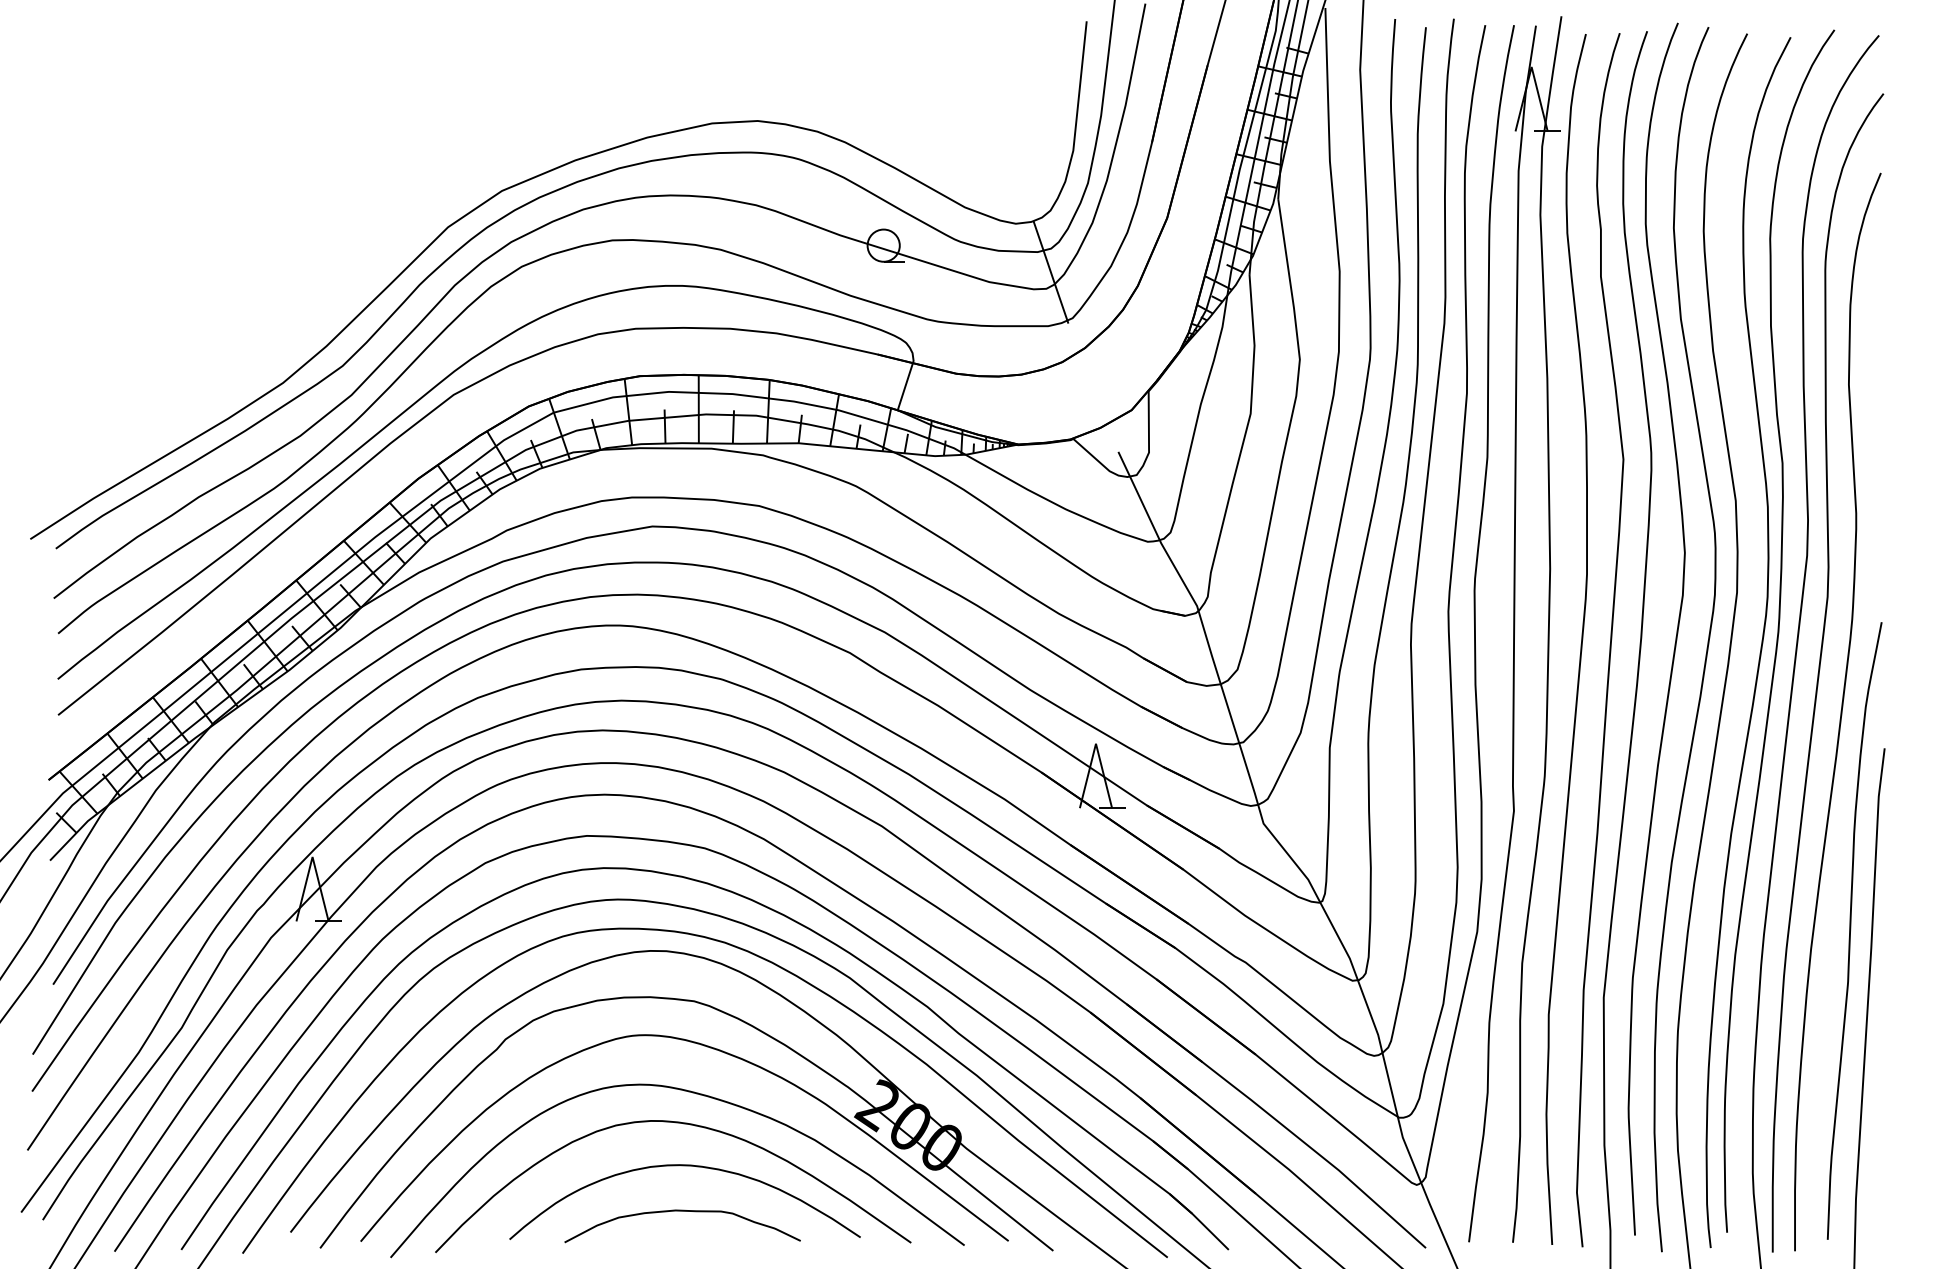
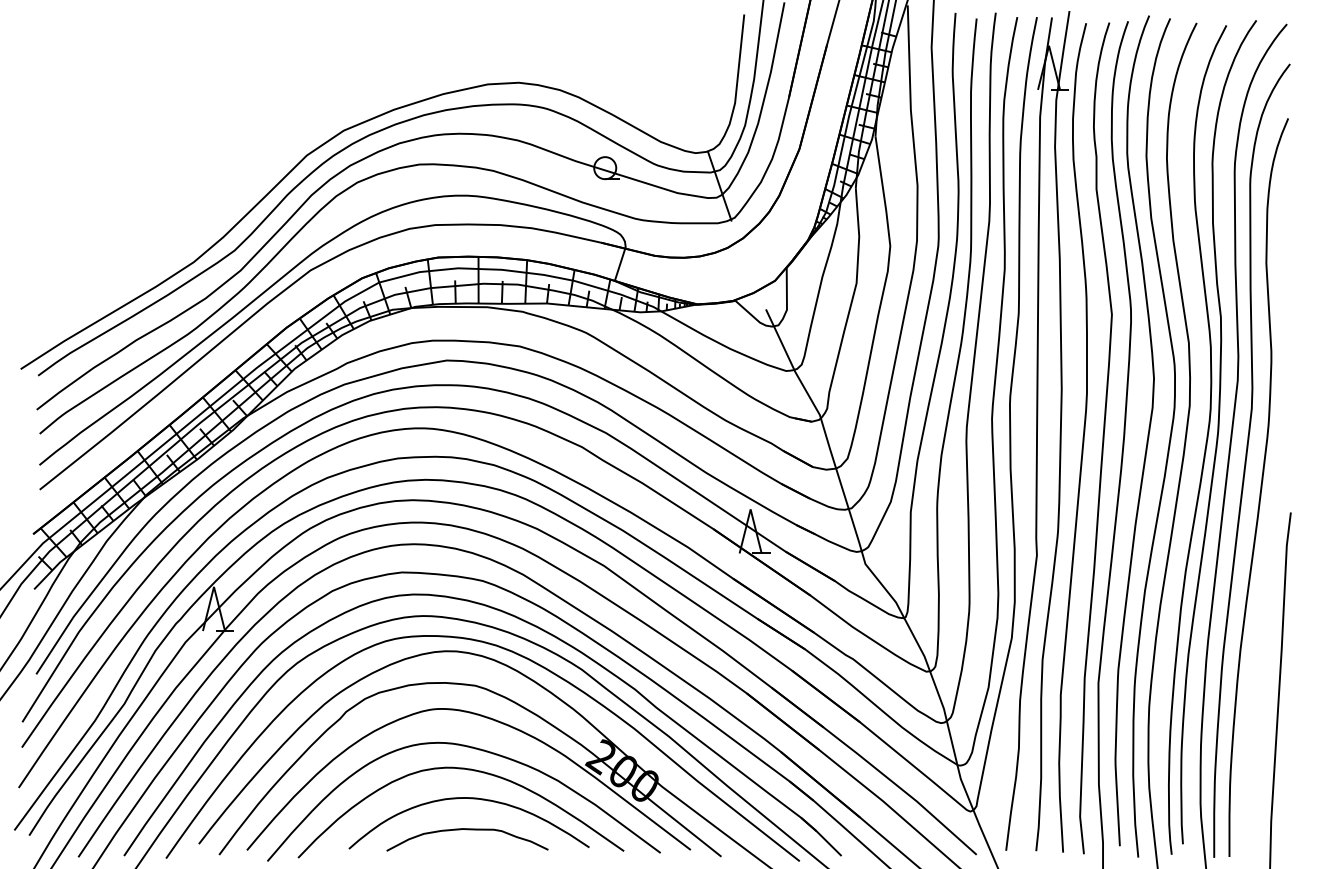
curve: (1852, 930) -> (1268, 637), removed

